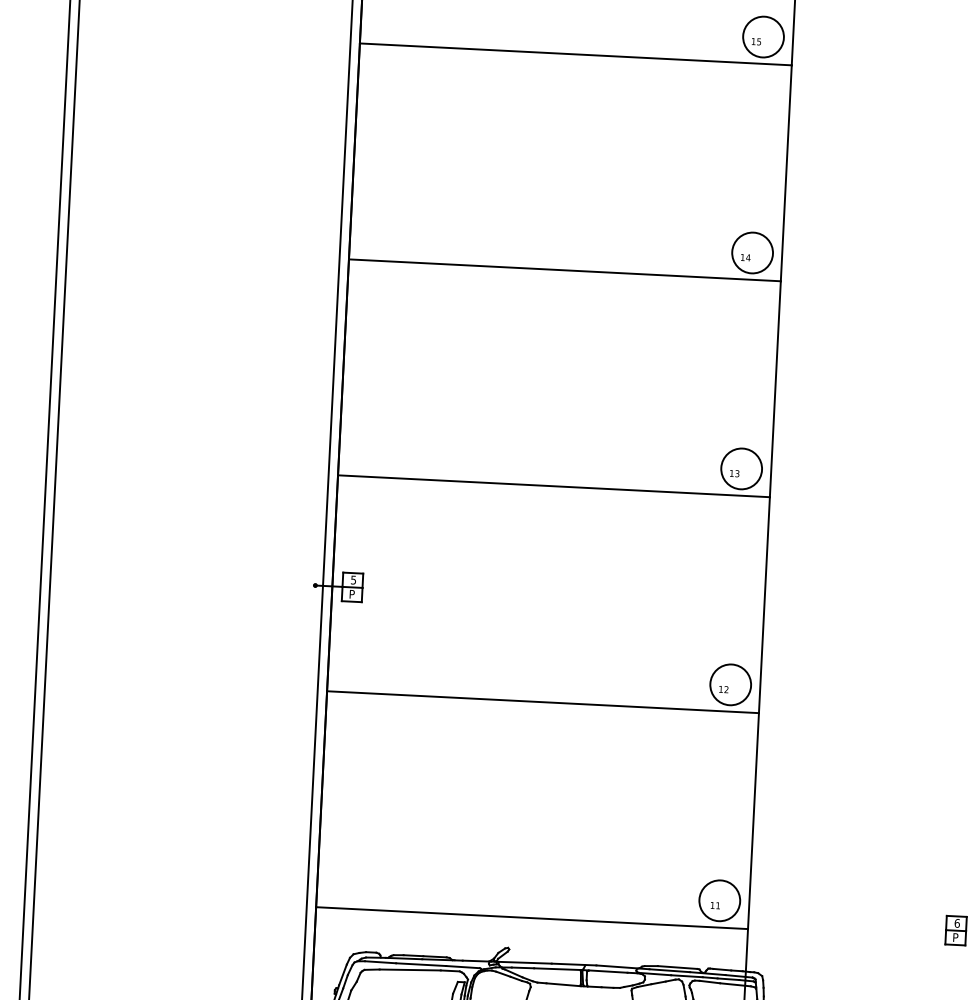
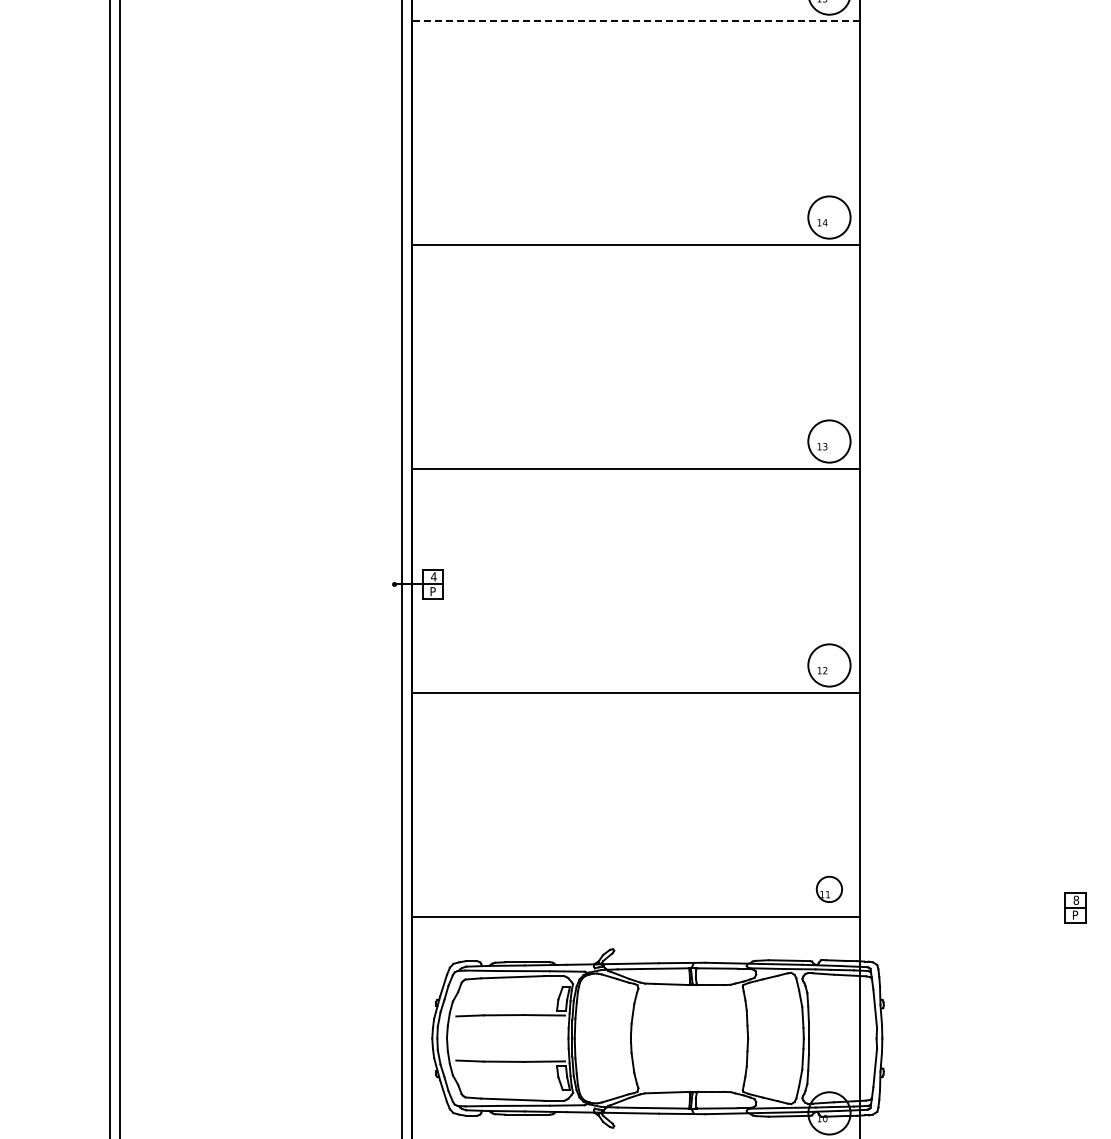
line: (576, 54) -> (636, 21), solid -> dashed
text: (353, 579) -> (433, 576), 5 -> 4
circle: (719, 900) -> (829, 889), size x0.6
text: (957, 922) -> (1076, 899), 6 -> 8

